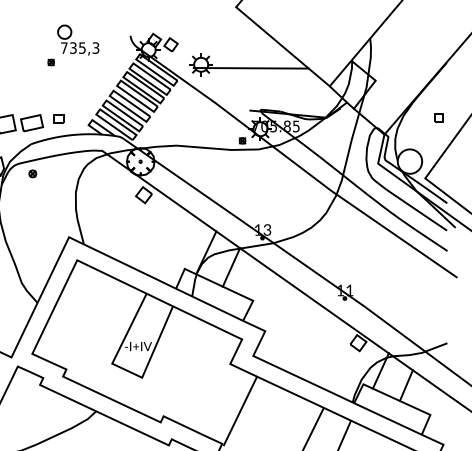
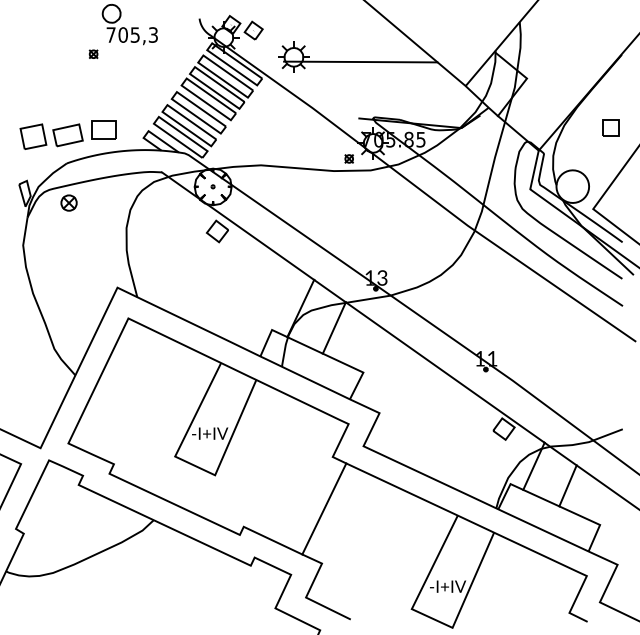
text: (72, 47) -> (122, 34), 735,3 -> 705,3
part: (438, 117) -> (610, 127), size x1.43
part: (58, 118) -> (103, 129), size x1.67
part: (32, 173) -> (68, 202), size x1.67
line: (240, 410) -> (324, 508), moved

